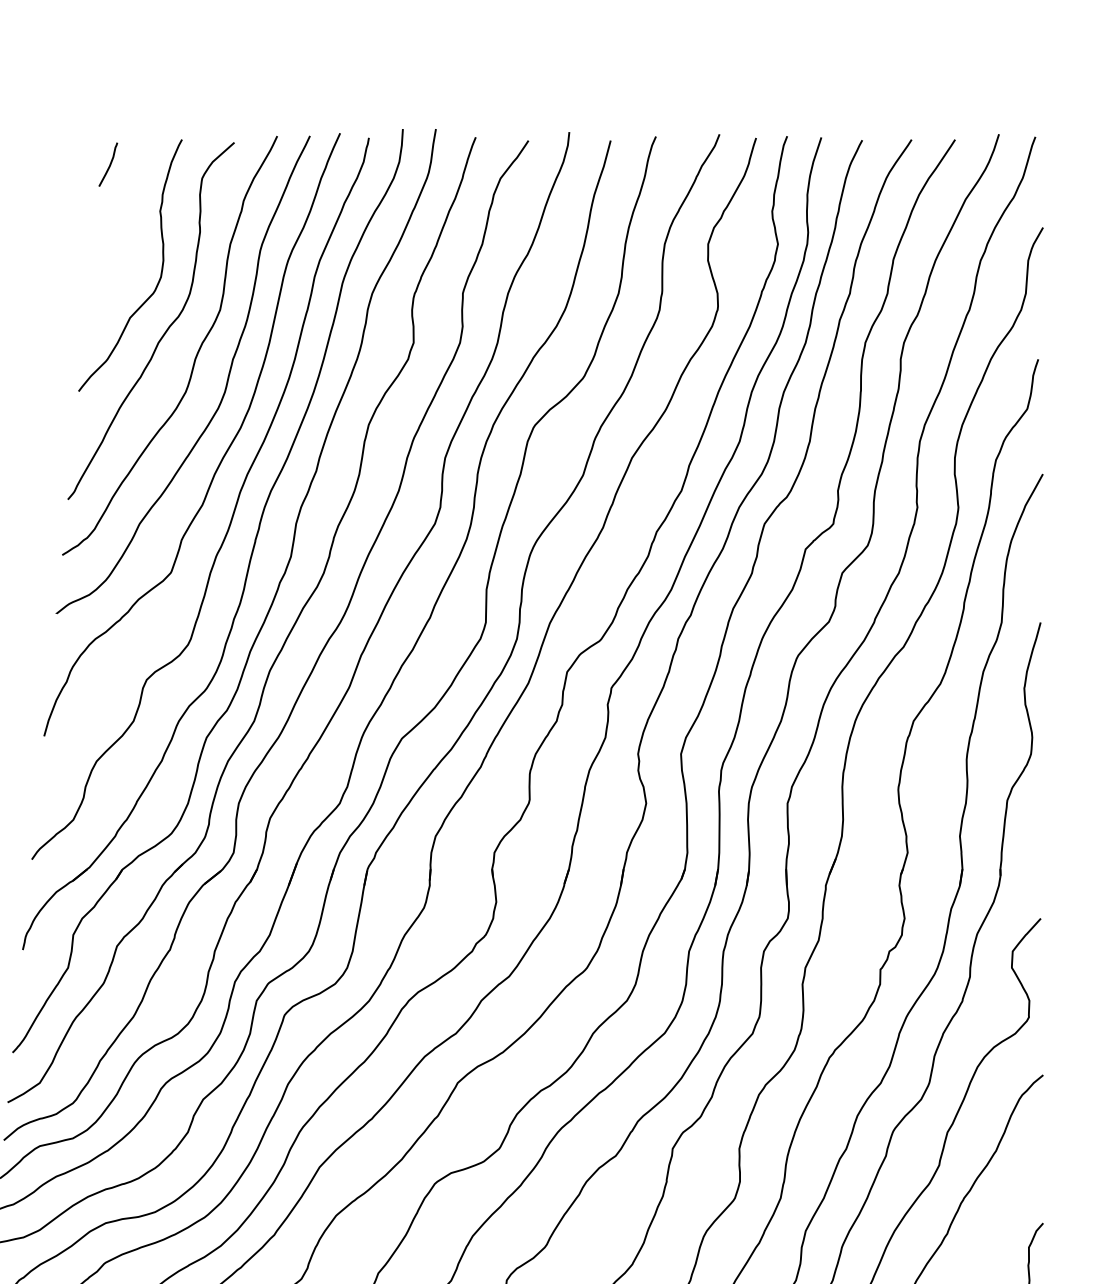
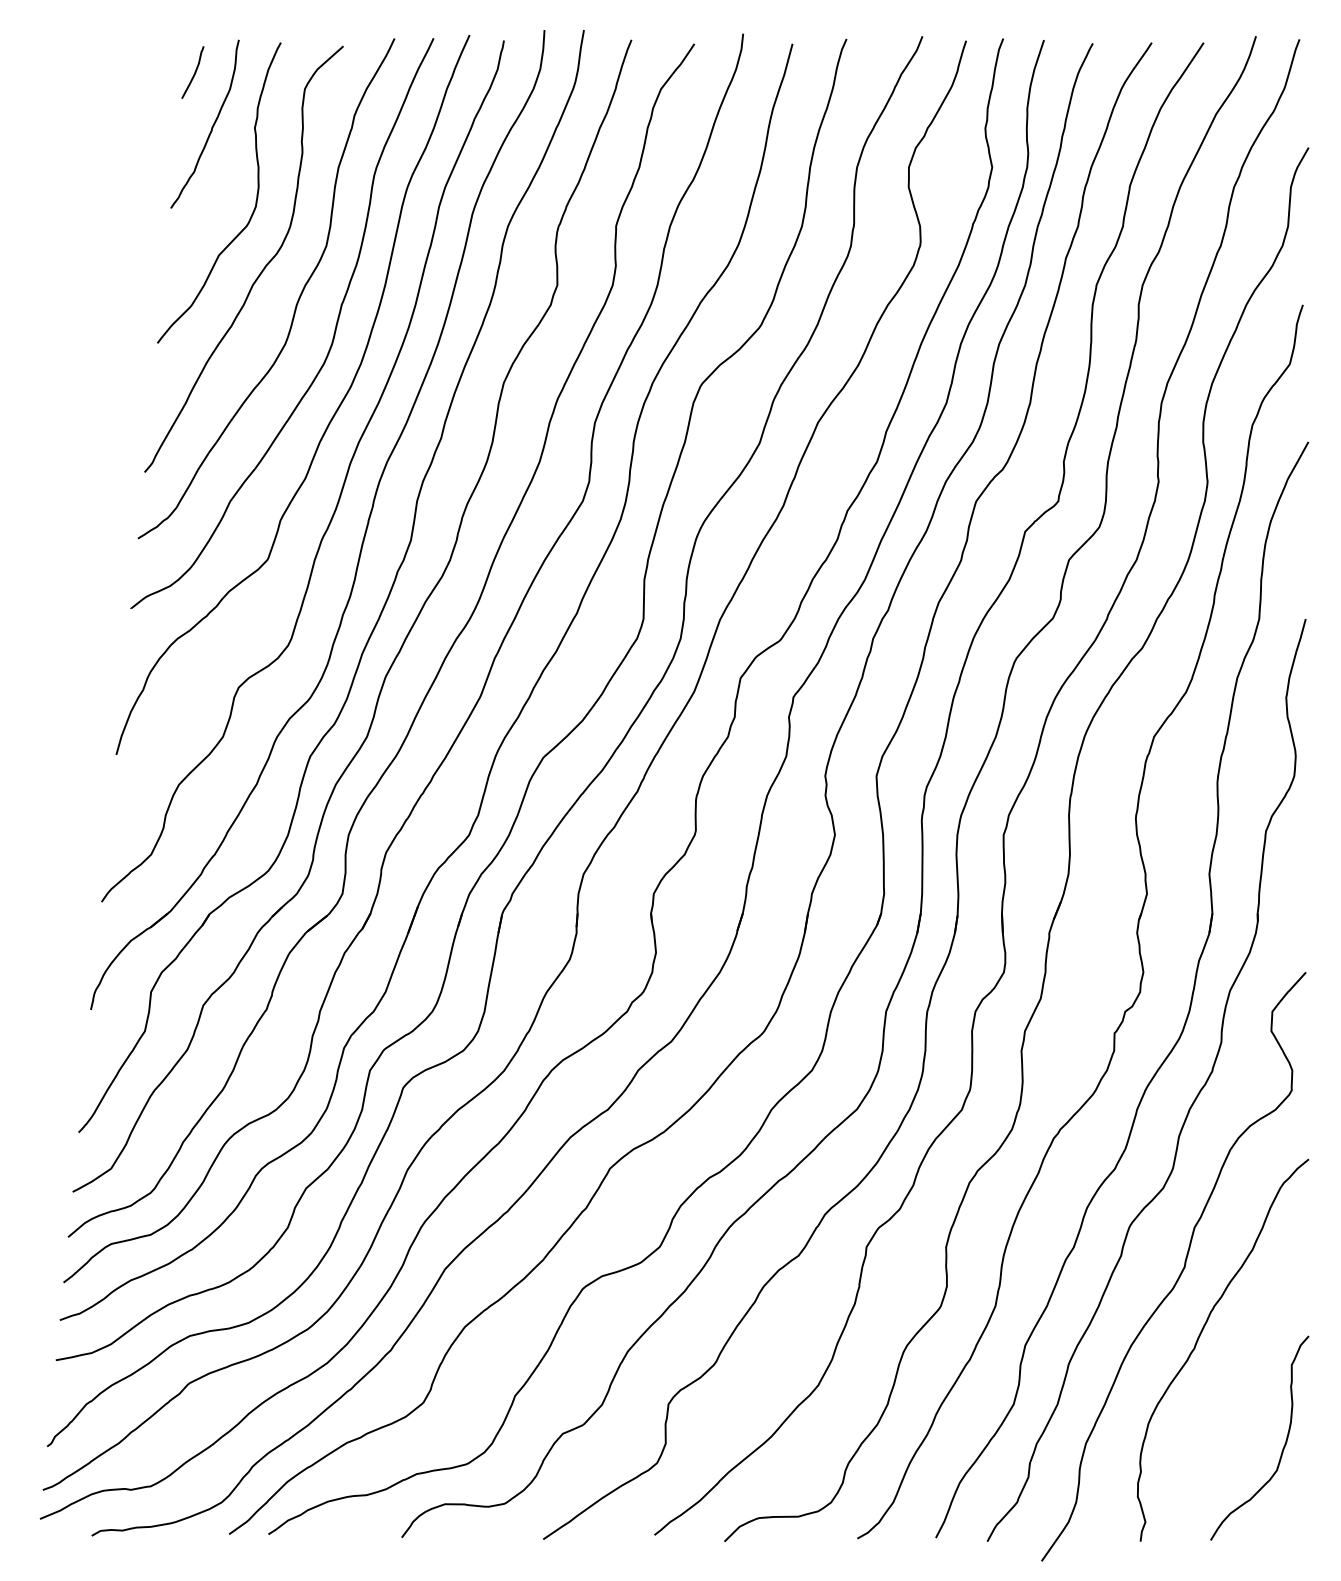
curve: (123, 210) -> (211, 127), added

